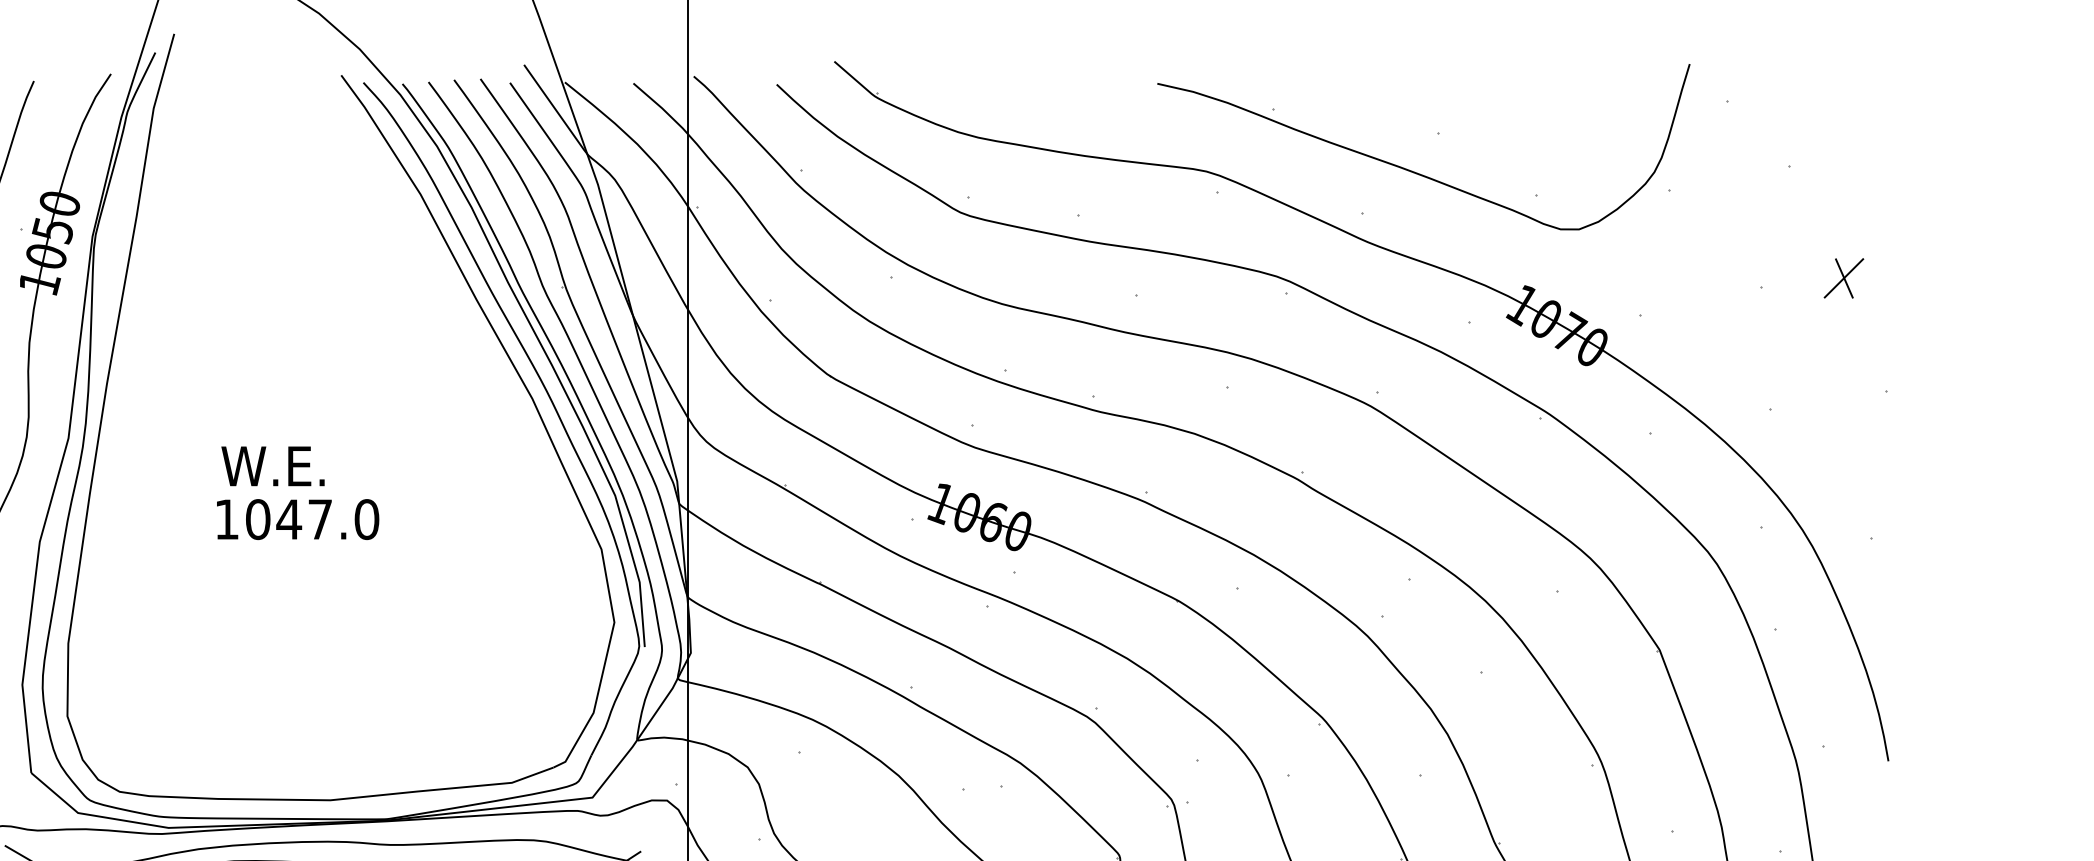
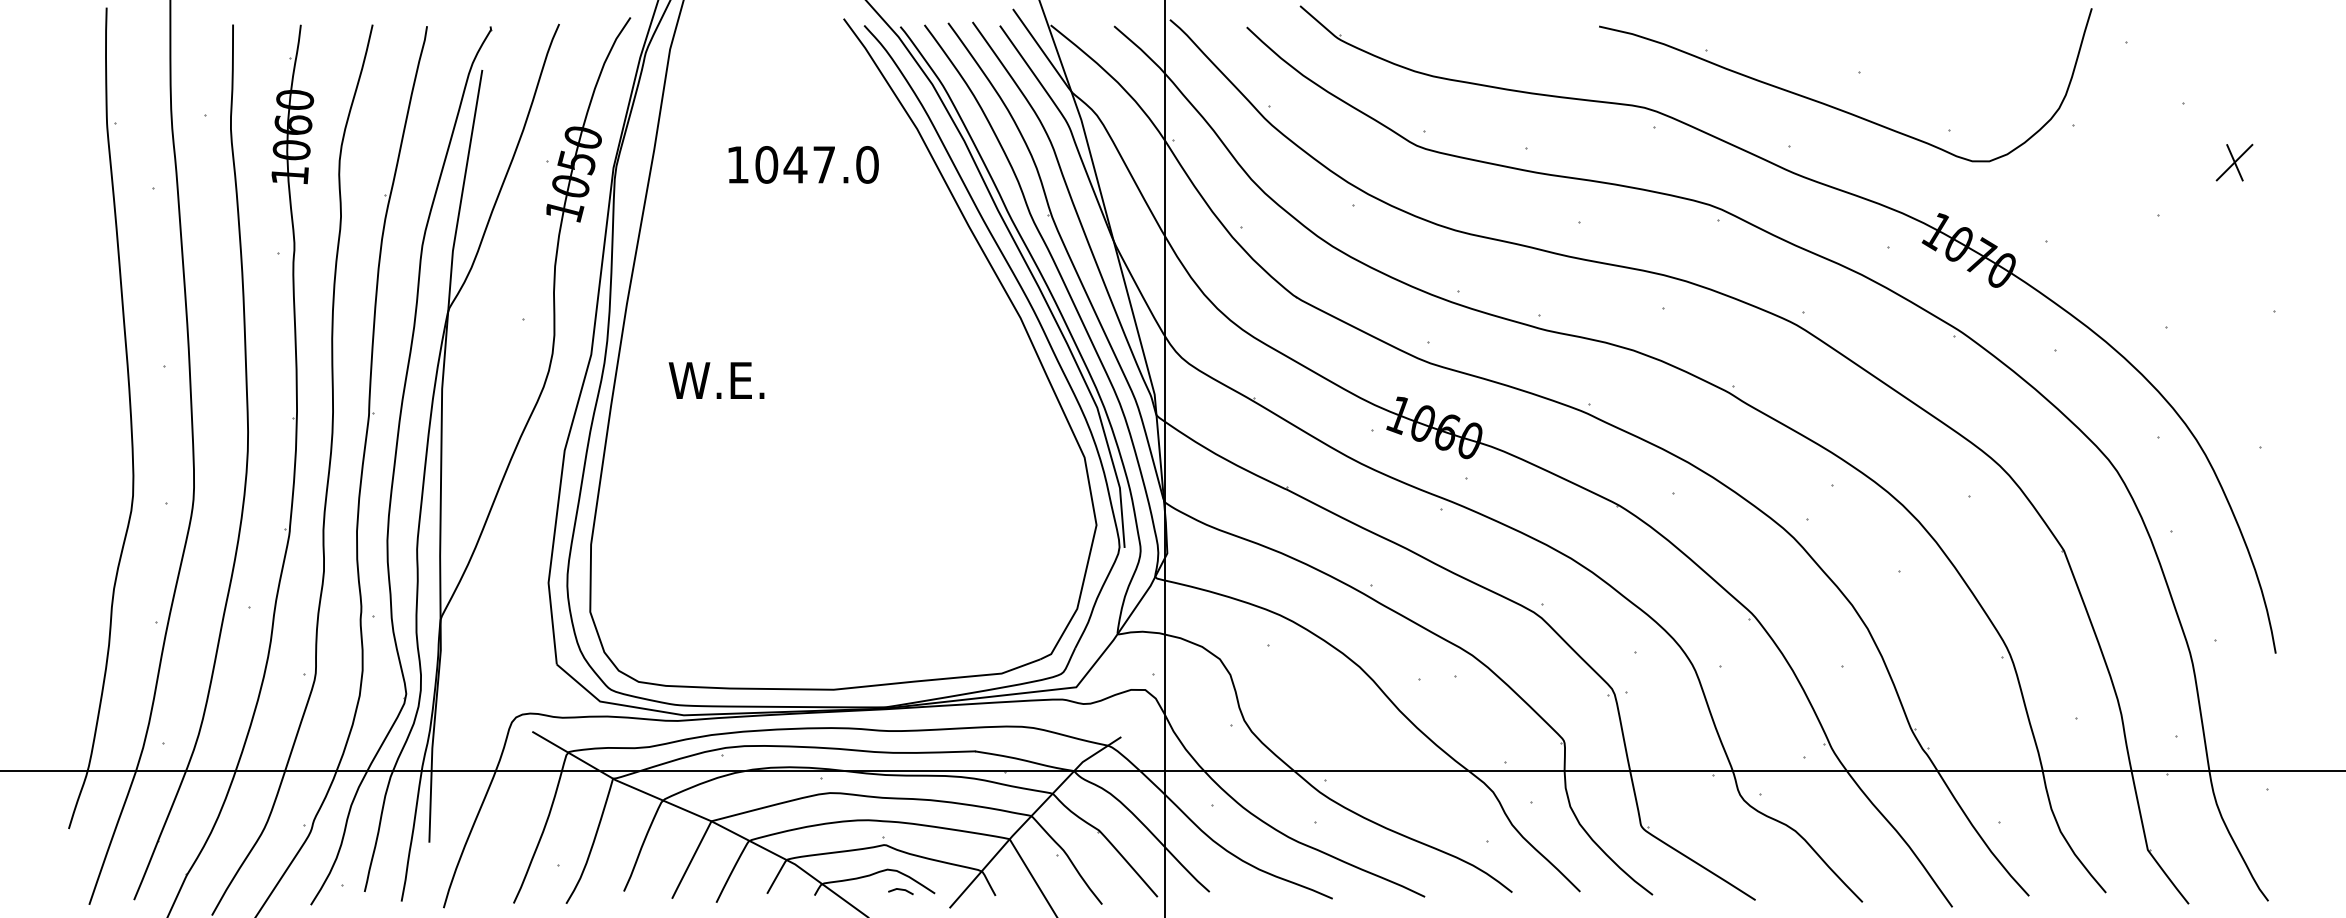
part: (1843, 278) -> (2234, 162), moved
text: (272, 466) -> (716, 380), moved
text: (297, 519) -> (803, 164), moved

